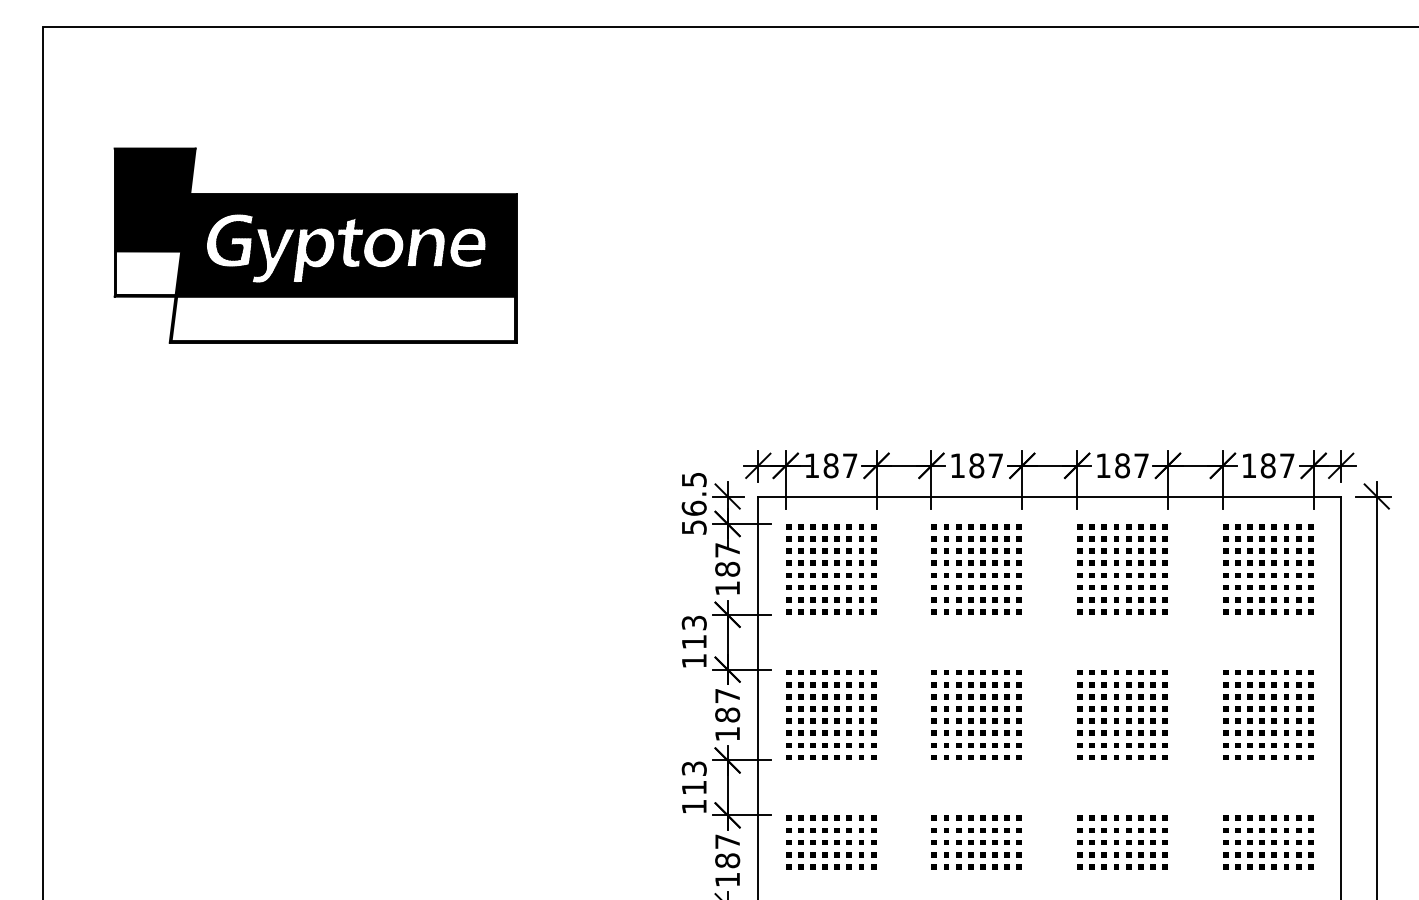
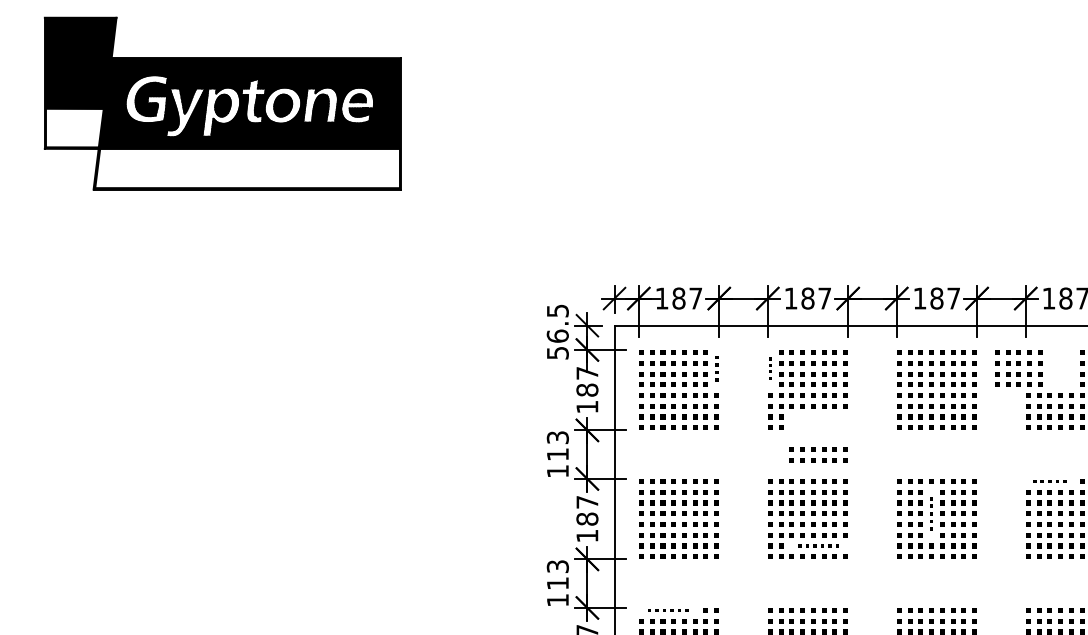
part: (873, 544) -> (716, 368), size x0.7
part: (933, 544) -> (769, 368), size x0.6
part: (1249, 544) -> (1018, 368), moved
part: (988, 605) -> (818, 454), moved
part: (1249, 672) -> (1049, 481), size x0.7
part: (1116, 708) -> (931, 513), size x0.7
part: (988, 745) -> (818, 546), size x0.7
part: (818, 817) -> (667, 609), size x0.7

